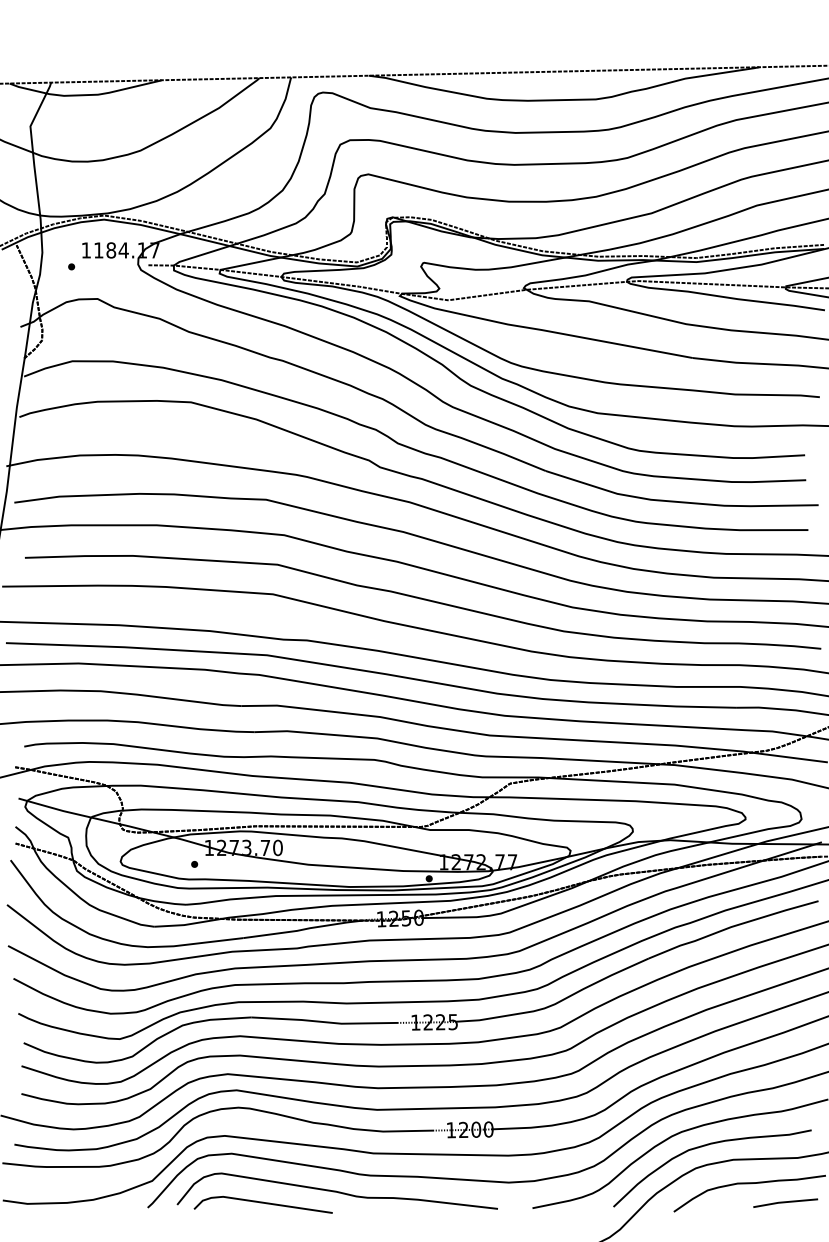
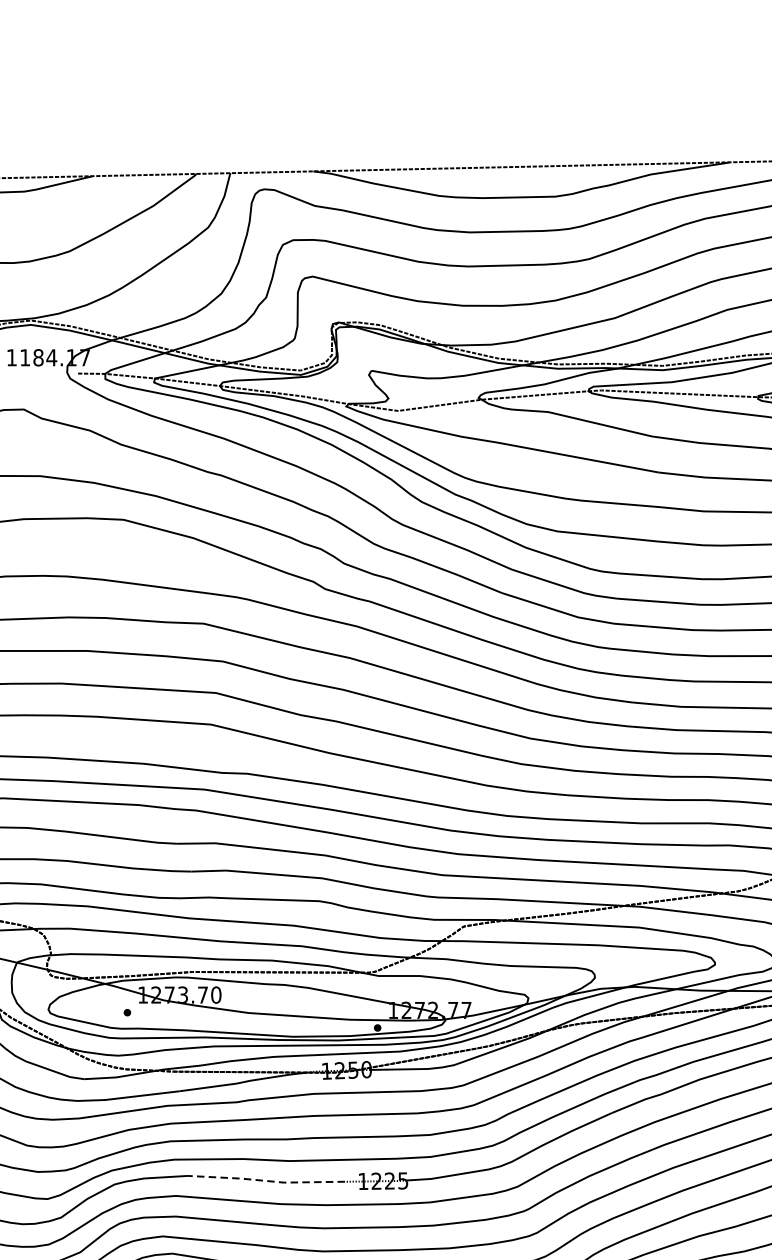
line: (324, 1022) -> (265, 1181), solid -> dashed

